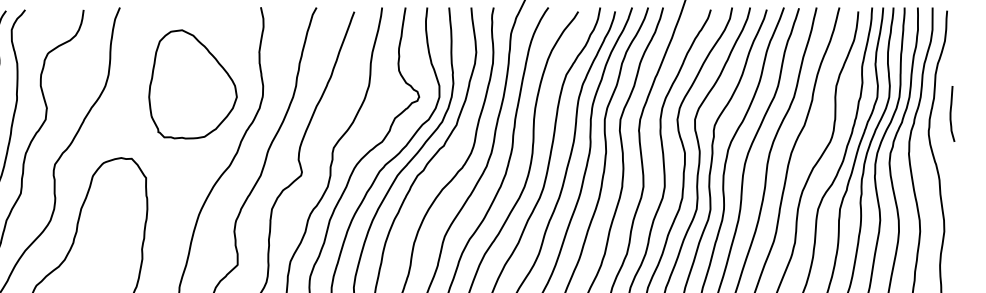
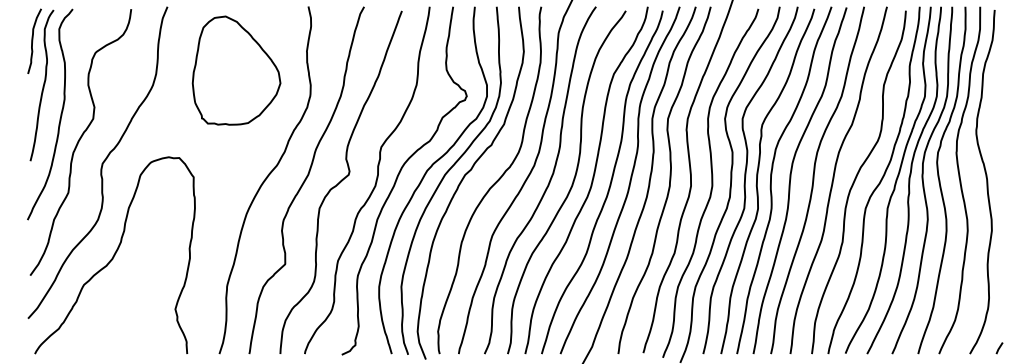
part: (192, 84) -> (236, 70), moved
curve: (950, 114) -> (998, 113), removed

